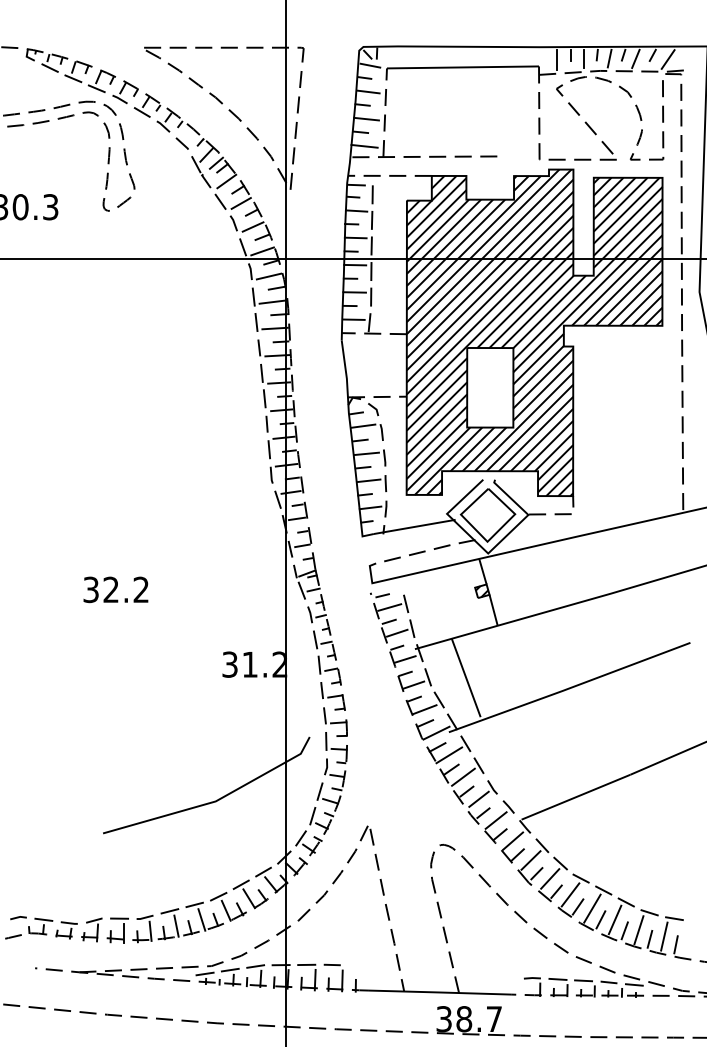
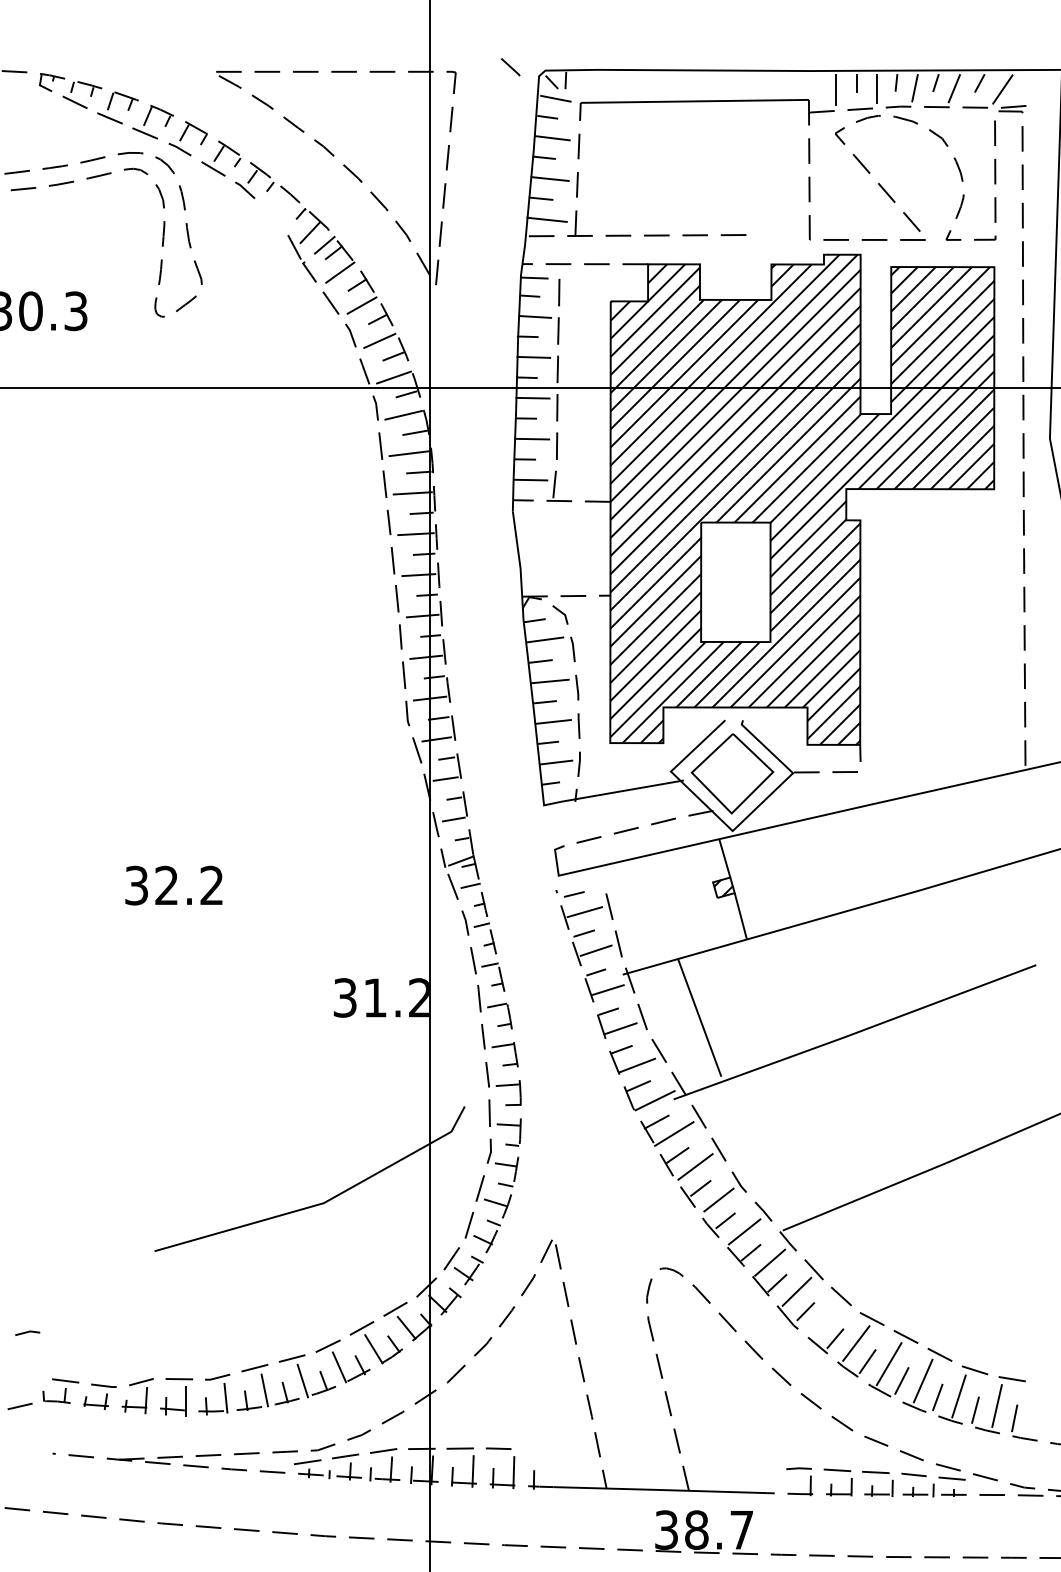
line: (181, 143) -> (509, 66), moved
line: (550, 878) -> (826, 1318), removed
line: (18, 918) -> (27, 1333), moved

